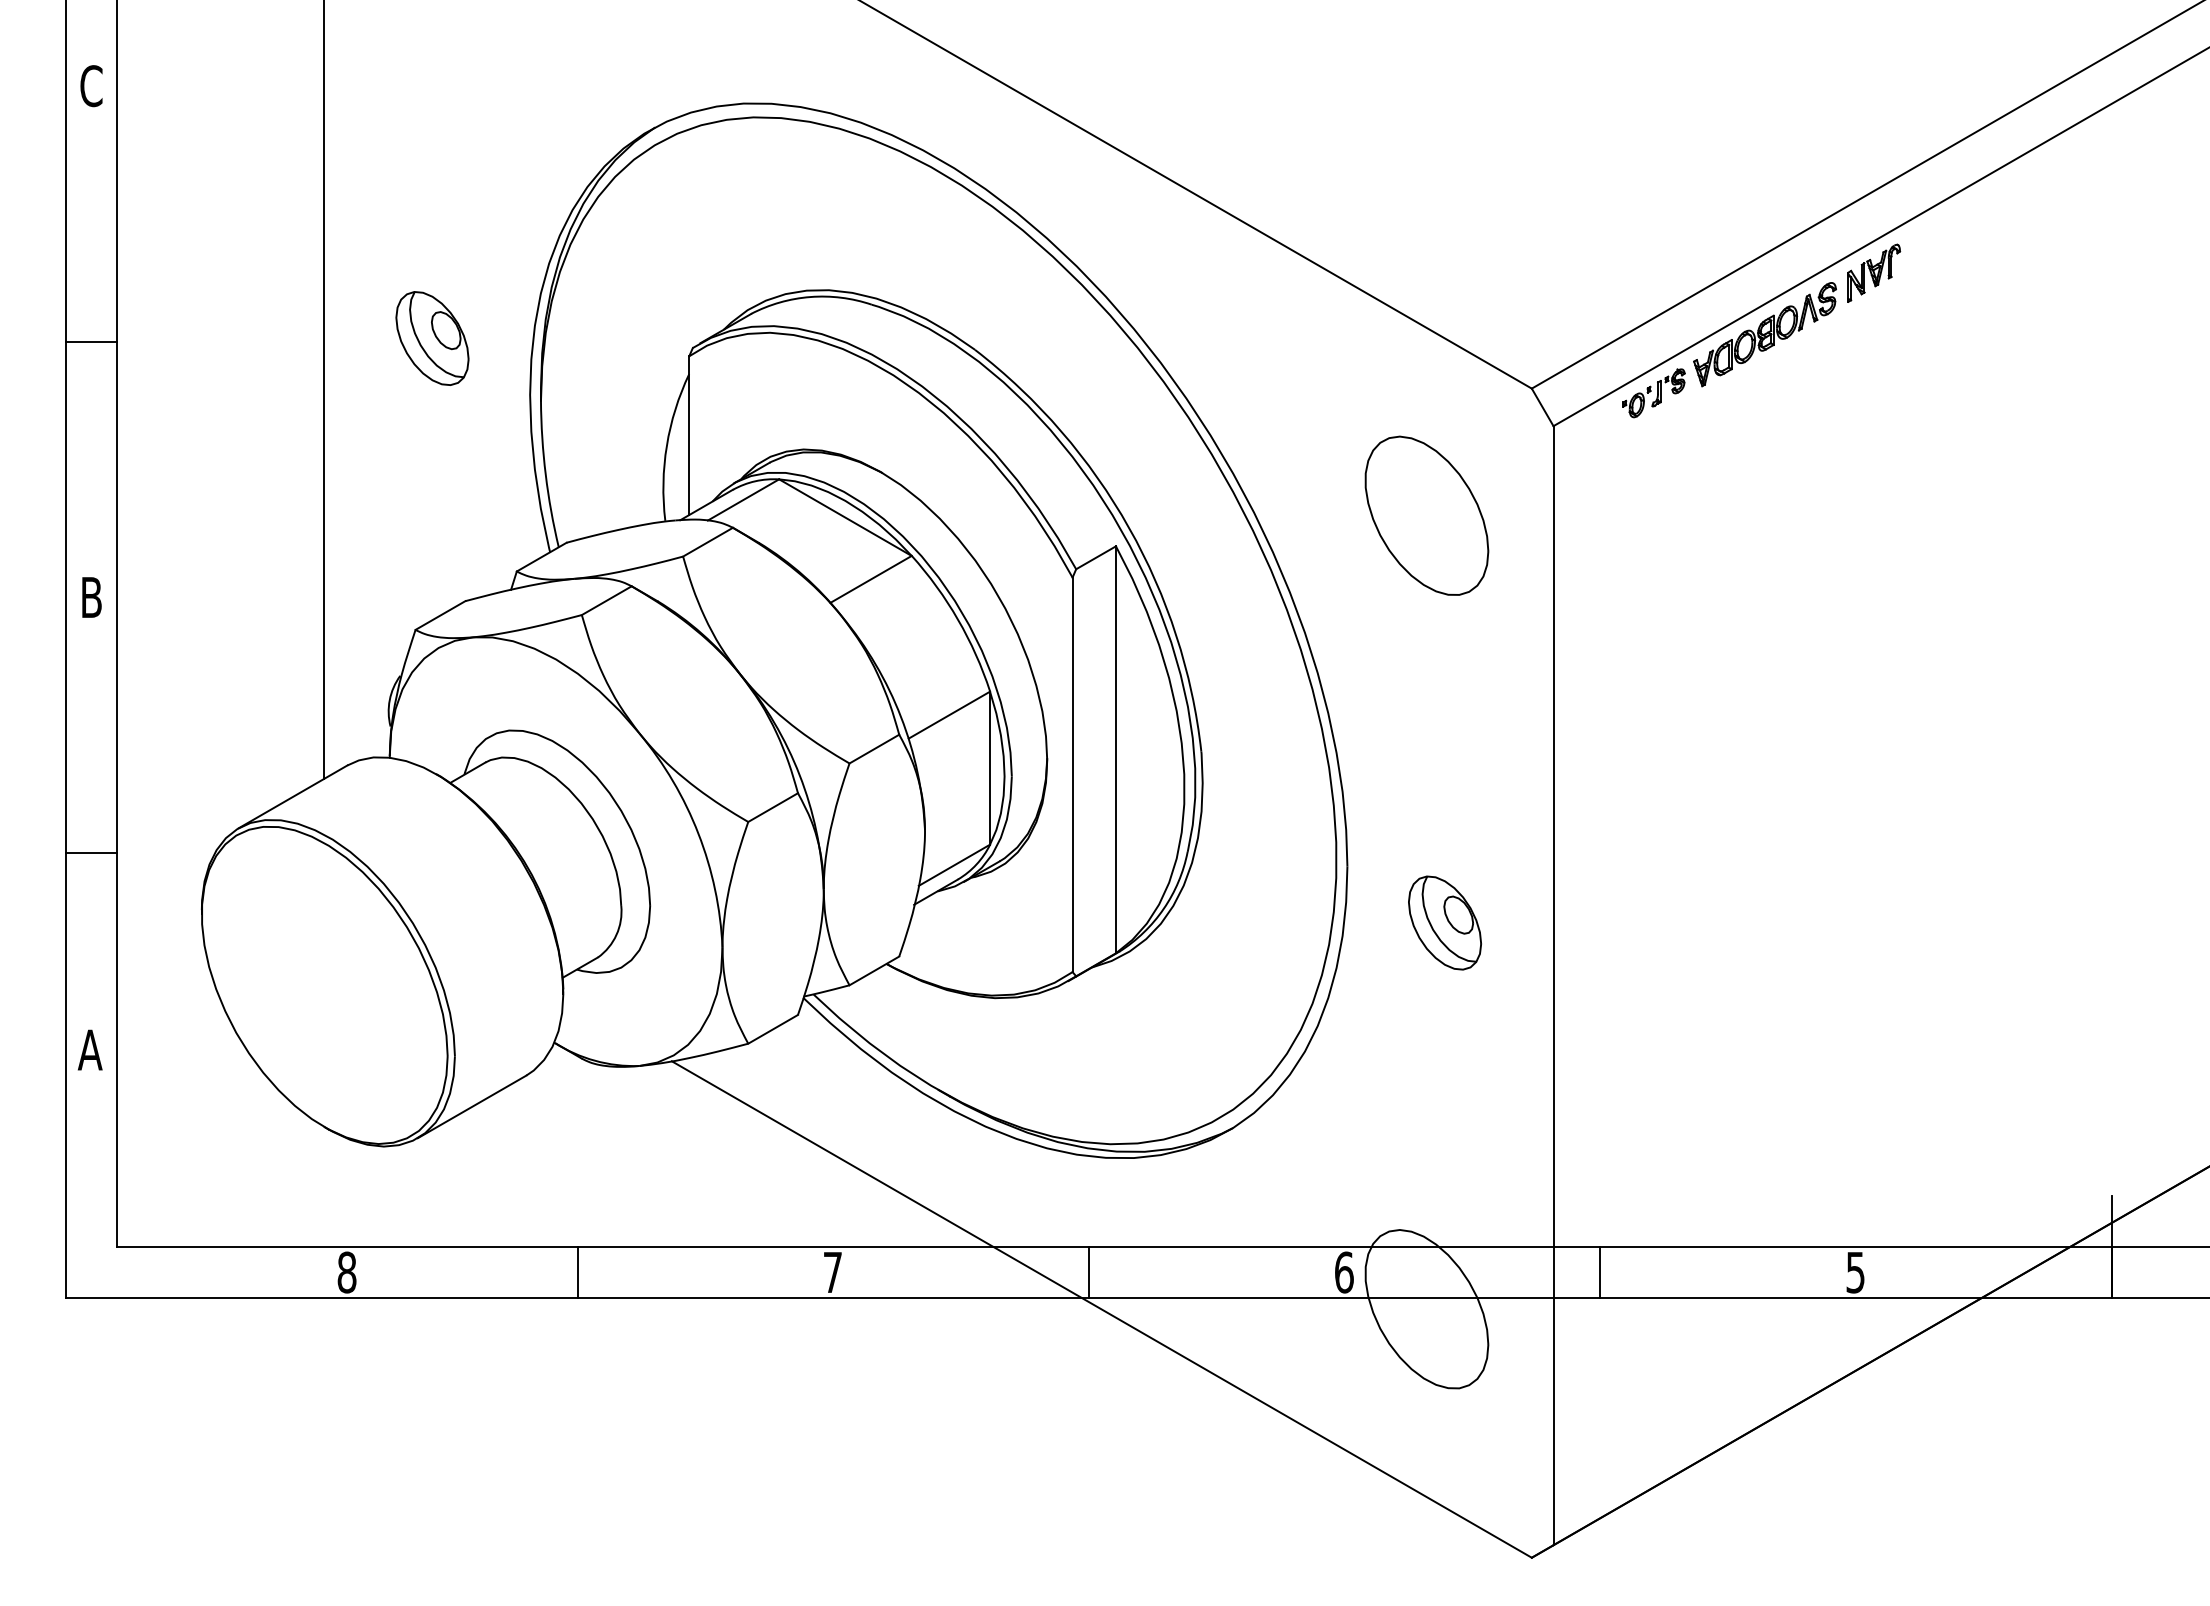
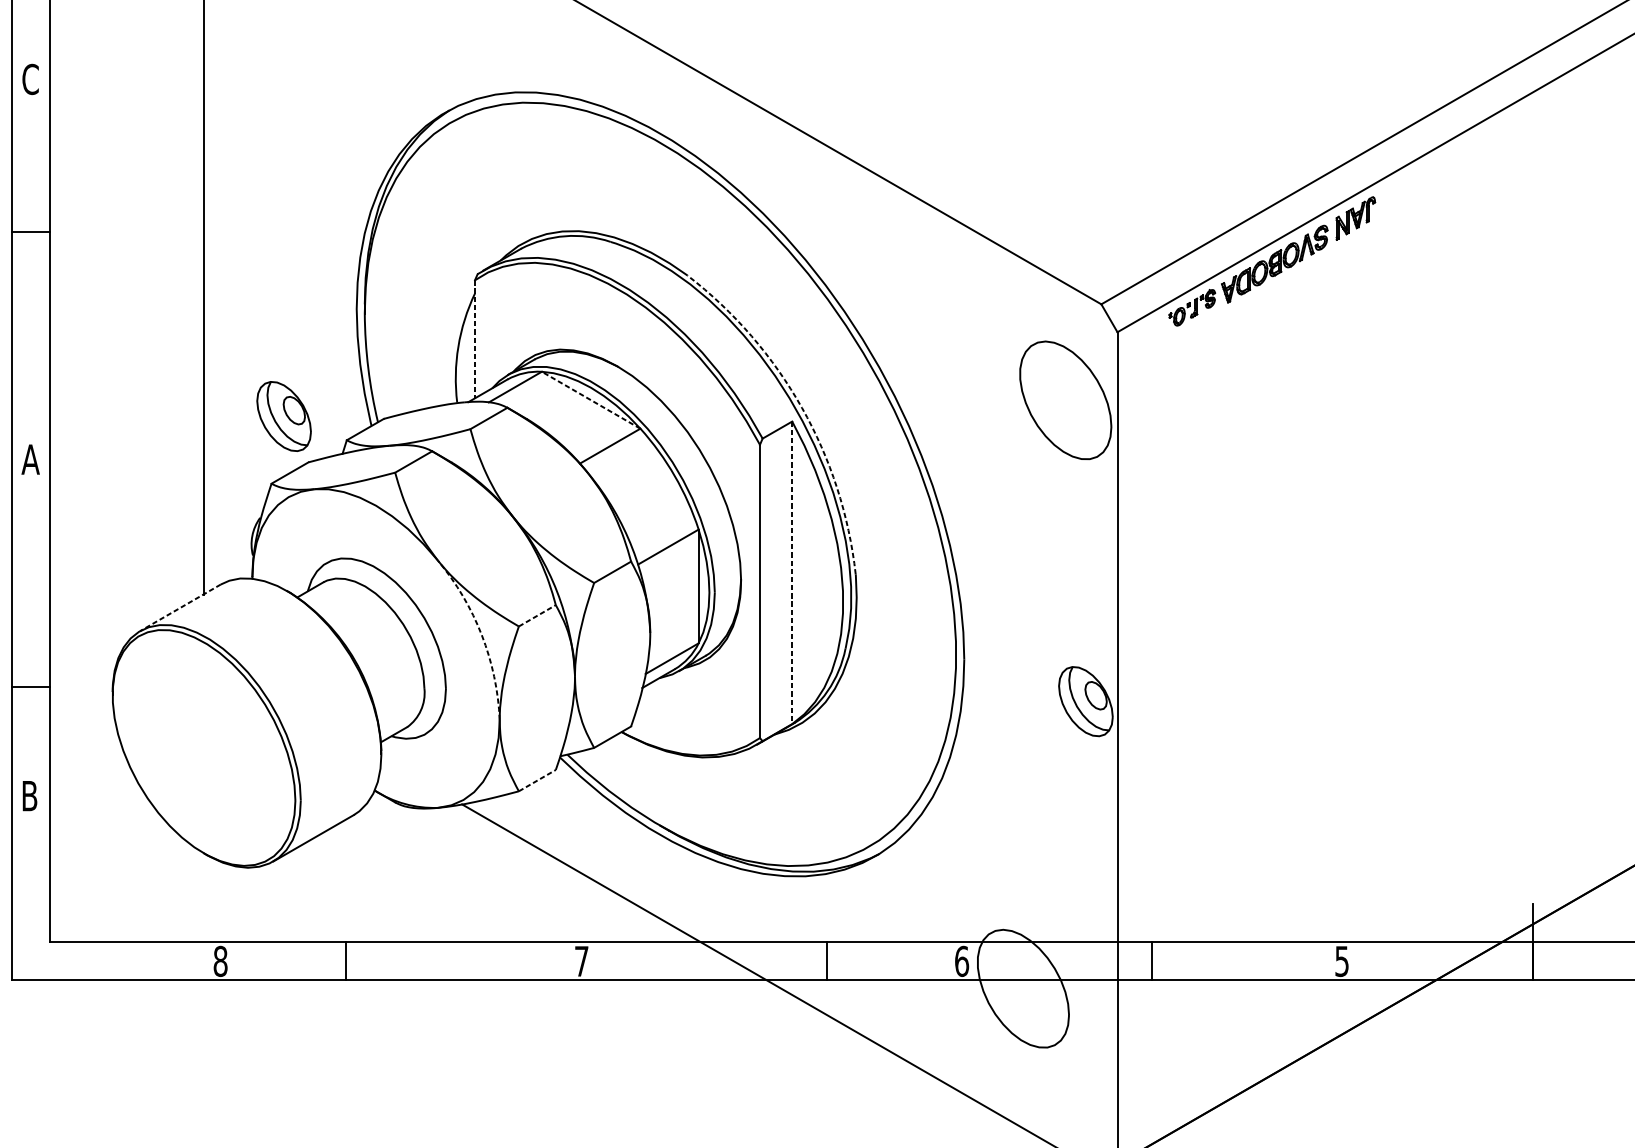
part: (432, 338) -> (284, 416), moved
line: (91, 341) -> (30, 231), moved
line: (689, 436) -> (475, 339), solid -> dashed
part: (1426, 515) -> (1065, 400), moved
line: (845, 517) -> (591, 400), solid -> dashed
arc: (1129, 527) -> (802, 407), solid -> dashed
text: (91, 597) -> (30, 459), B -> A
line: (1115, 750) -> (791, 573), solid -> dashed
line: (293, 796) -> (180, 607), solid -> dashed
line: (773, 807) -> (537, 615), solid -> dashed
arc: (698, 833) -> (481, 635), solid -> dashed
line: (91, 853) -> (30, 687), moved
part: (1444, 922) -> (1085, 701), moved
line: (773, 1029) -> (537, 780), solid -> dashed
text: (89, 1049) -> (29, 795), A -> B
line: (577, 1271) -> (345, 960), moved
line: (1089, 1271) -> (827, 960), moved

